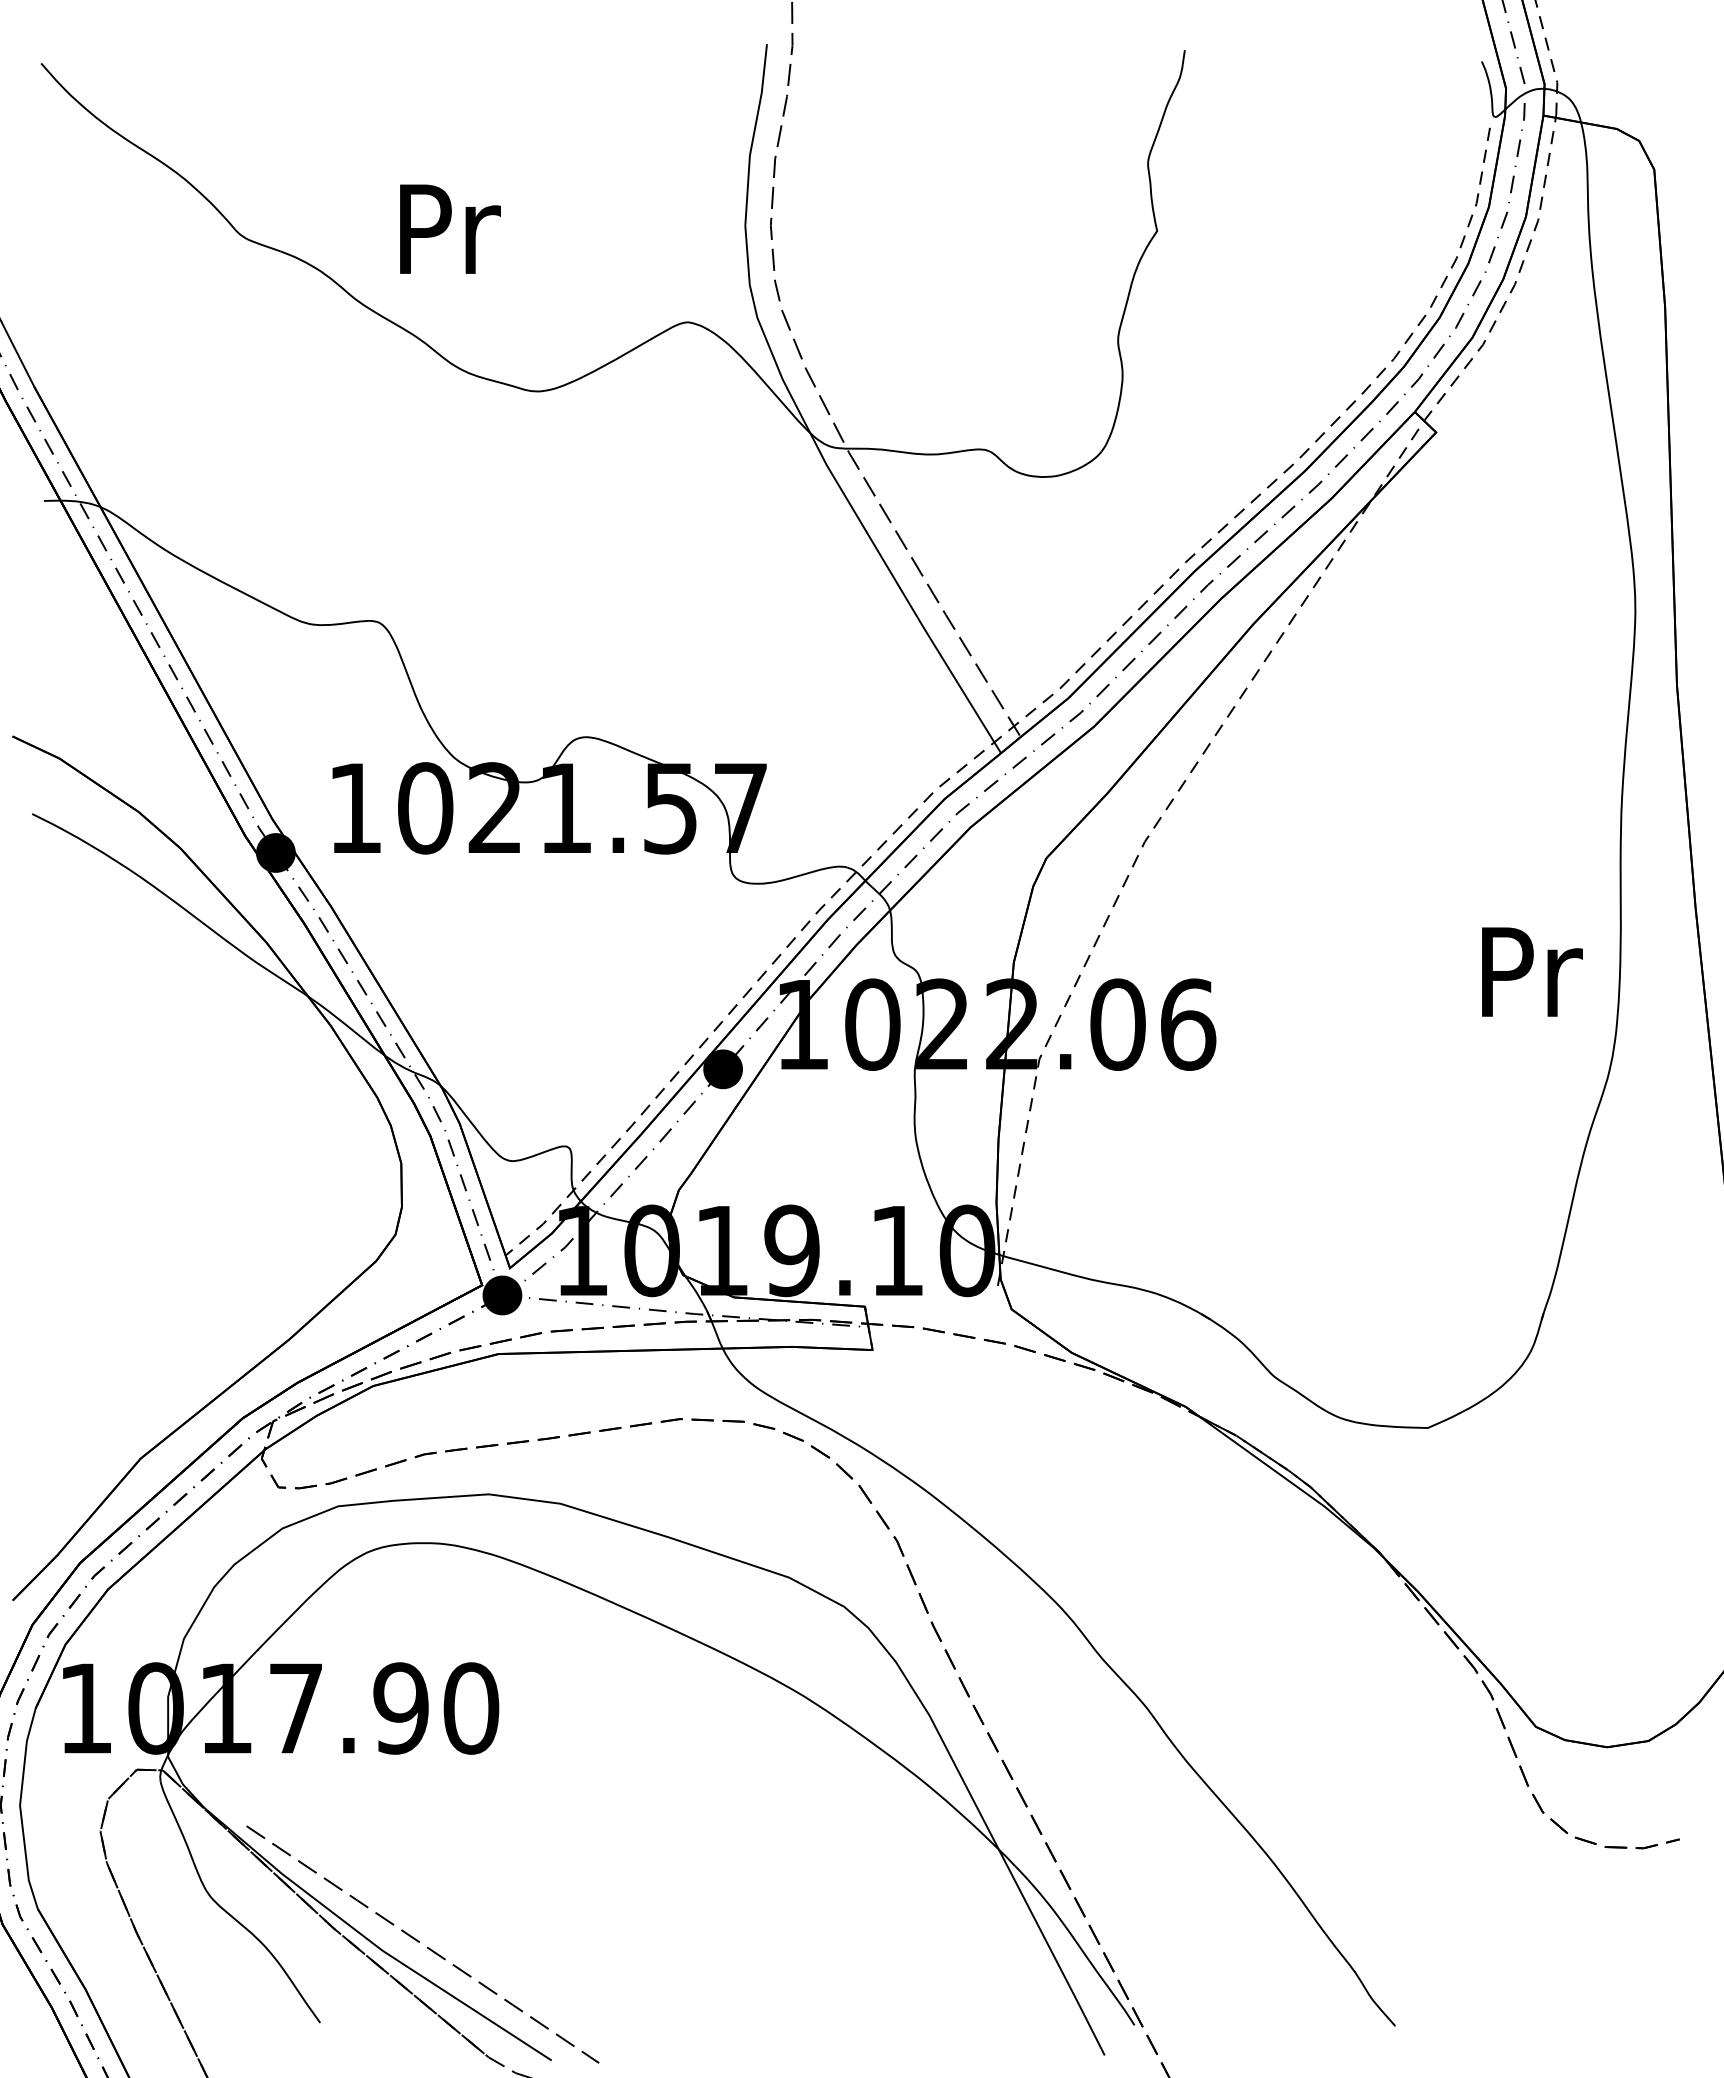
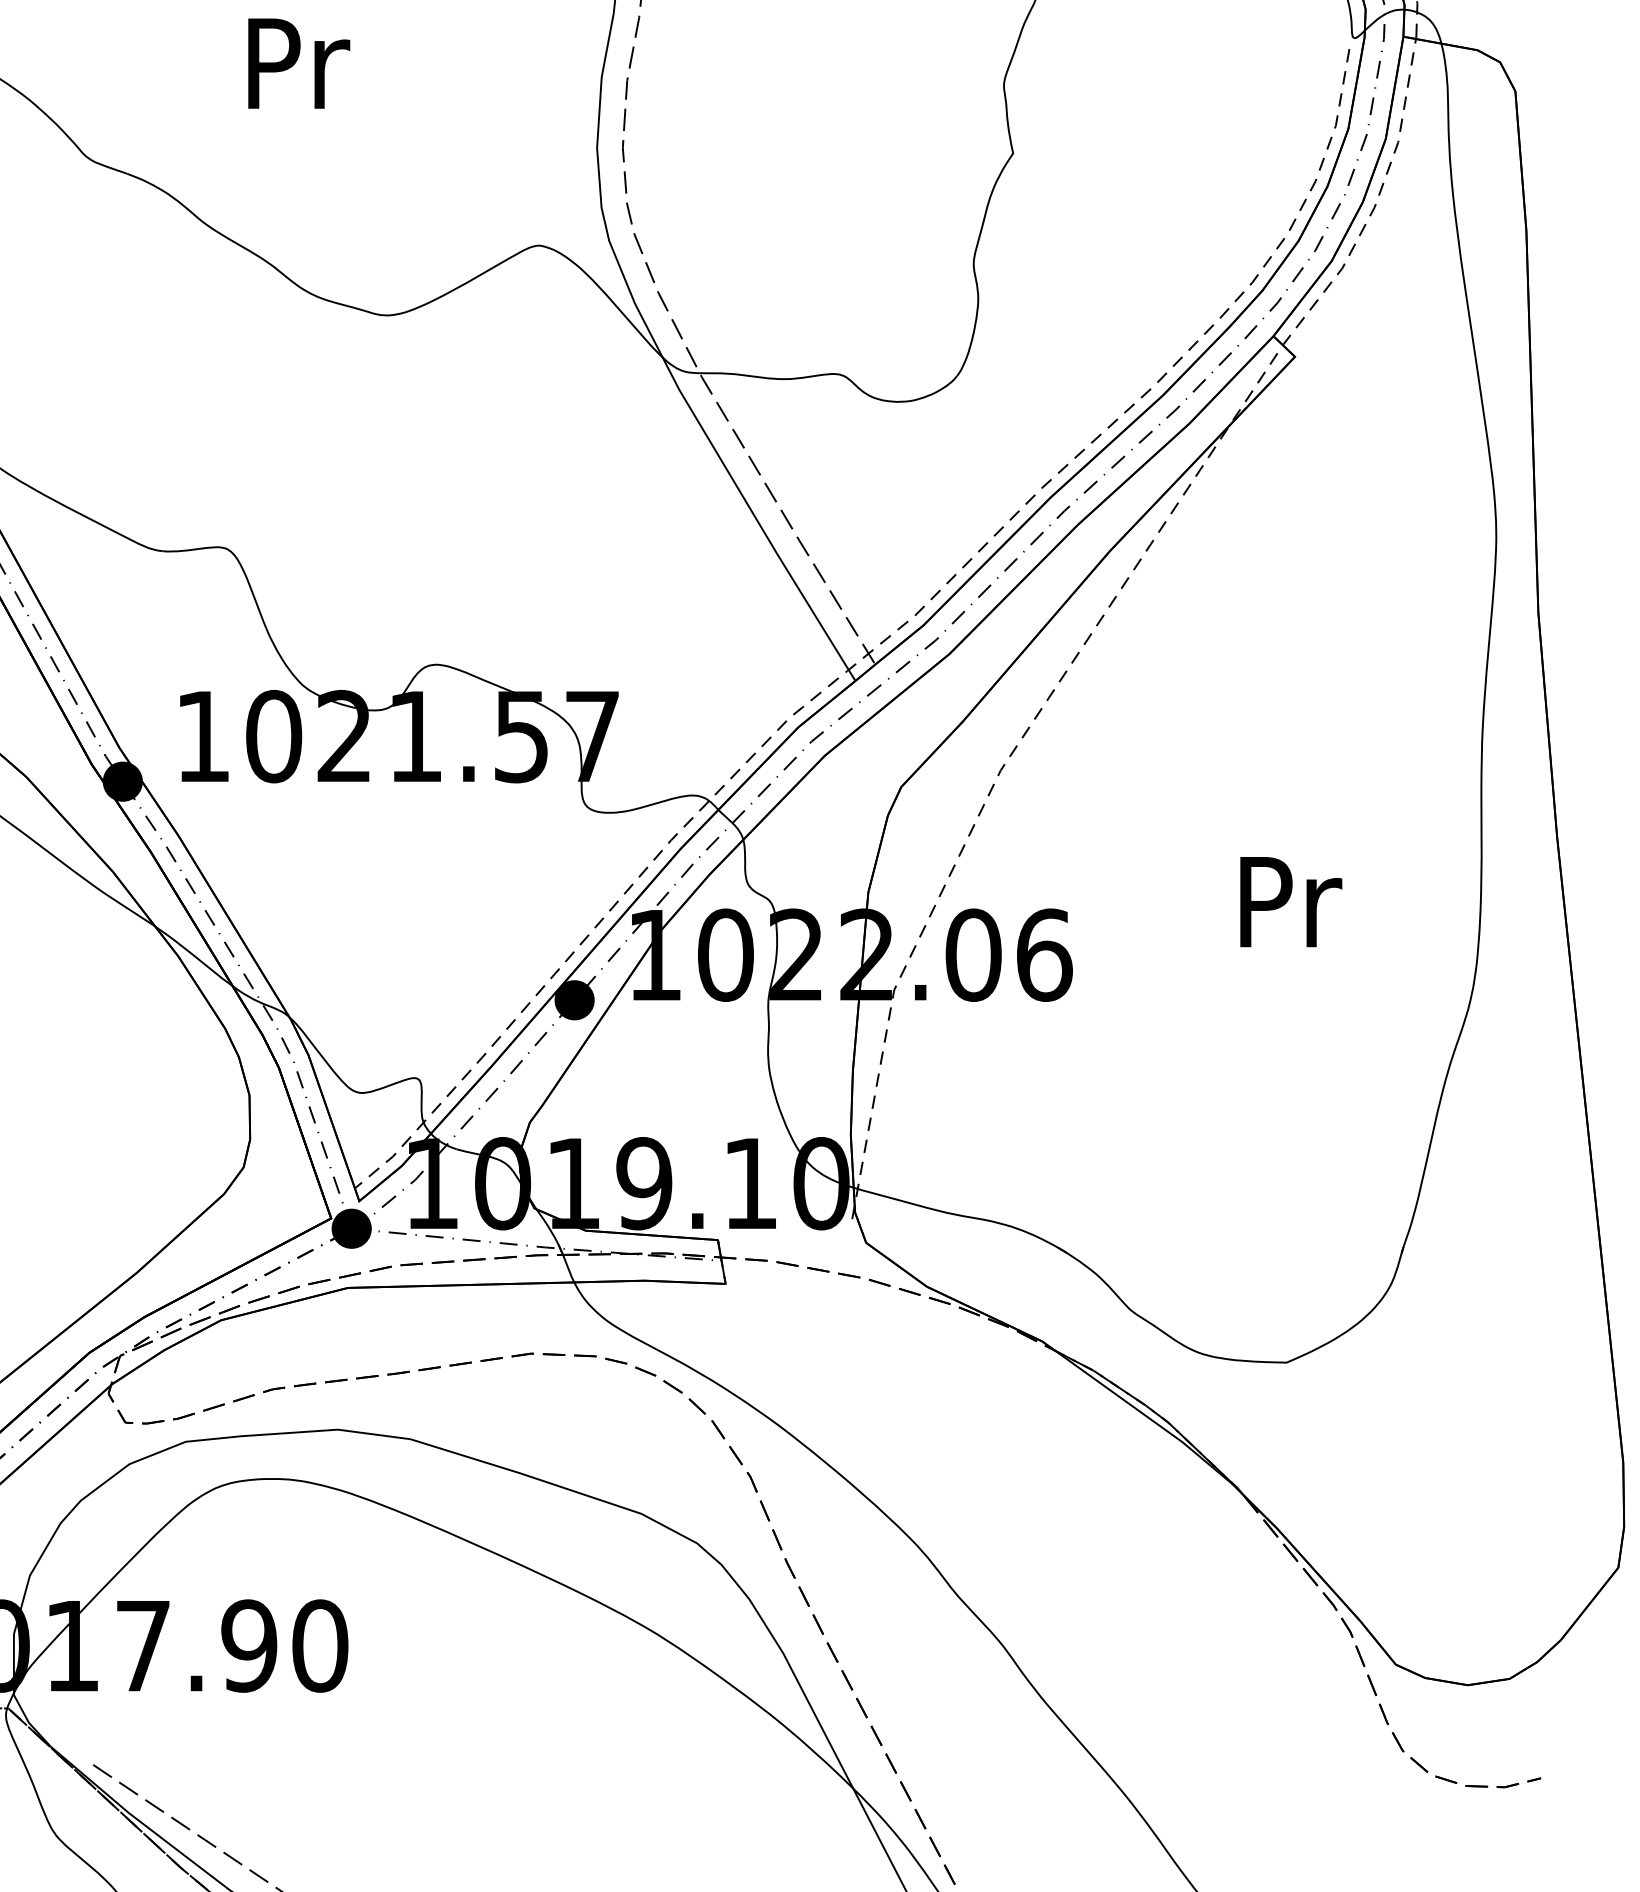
text: (450, 228) -> (299, 62), moved
text: (1532, 971) -> (1291, 901), moved

